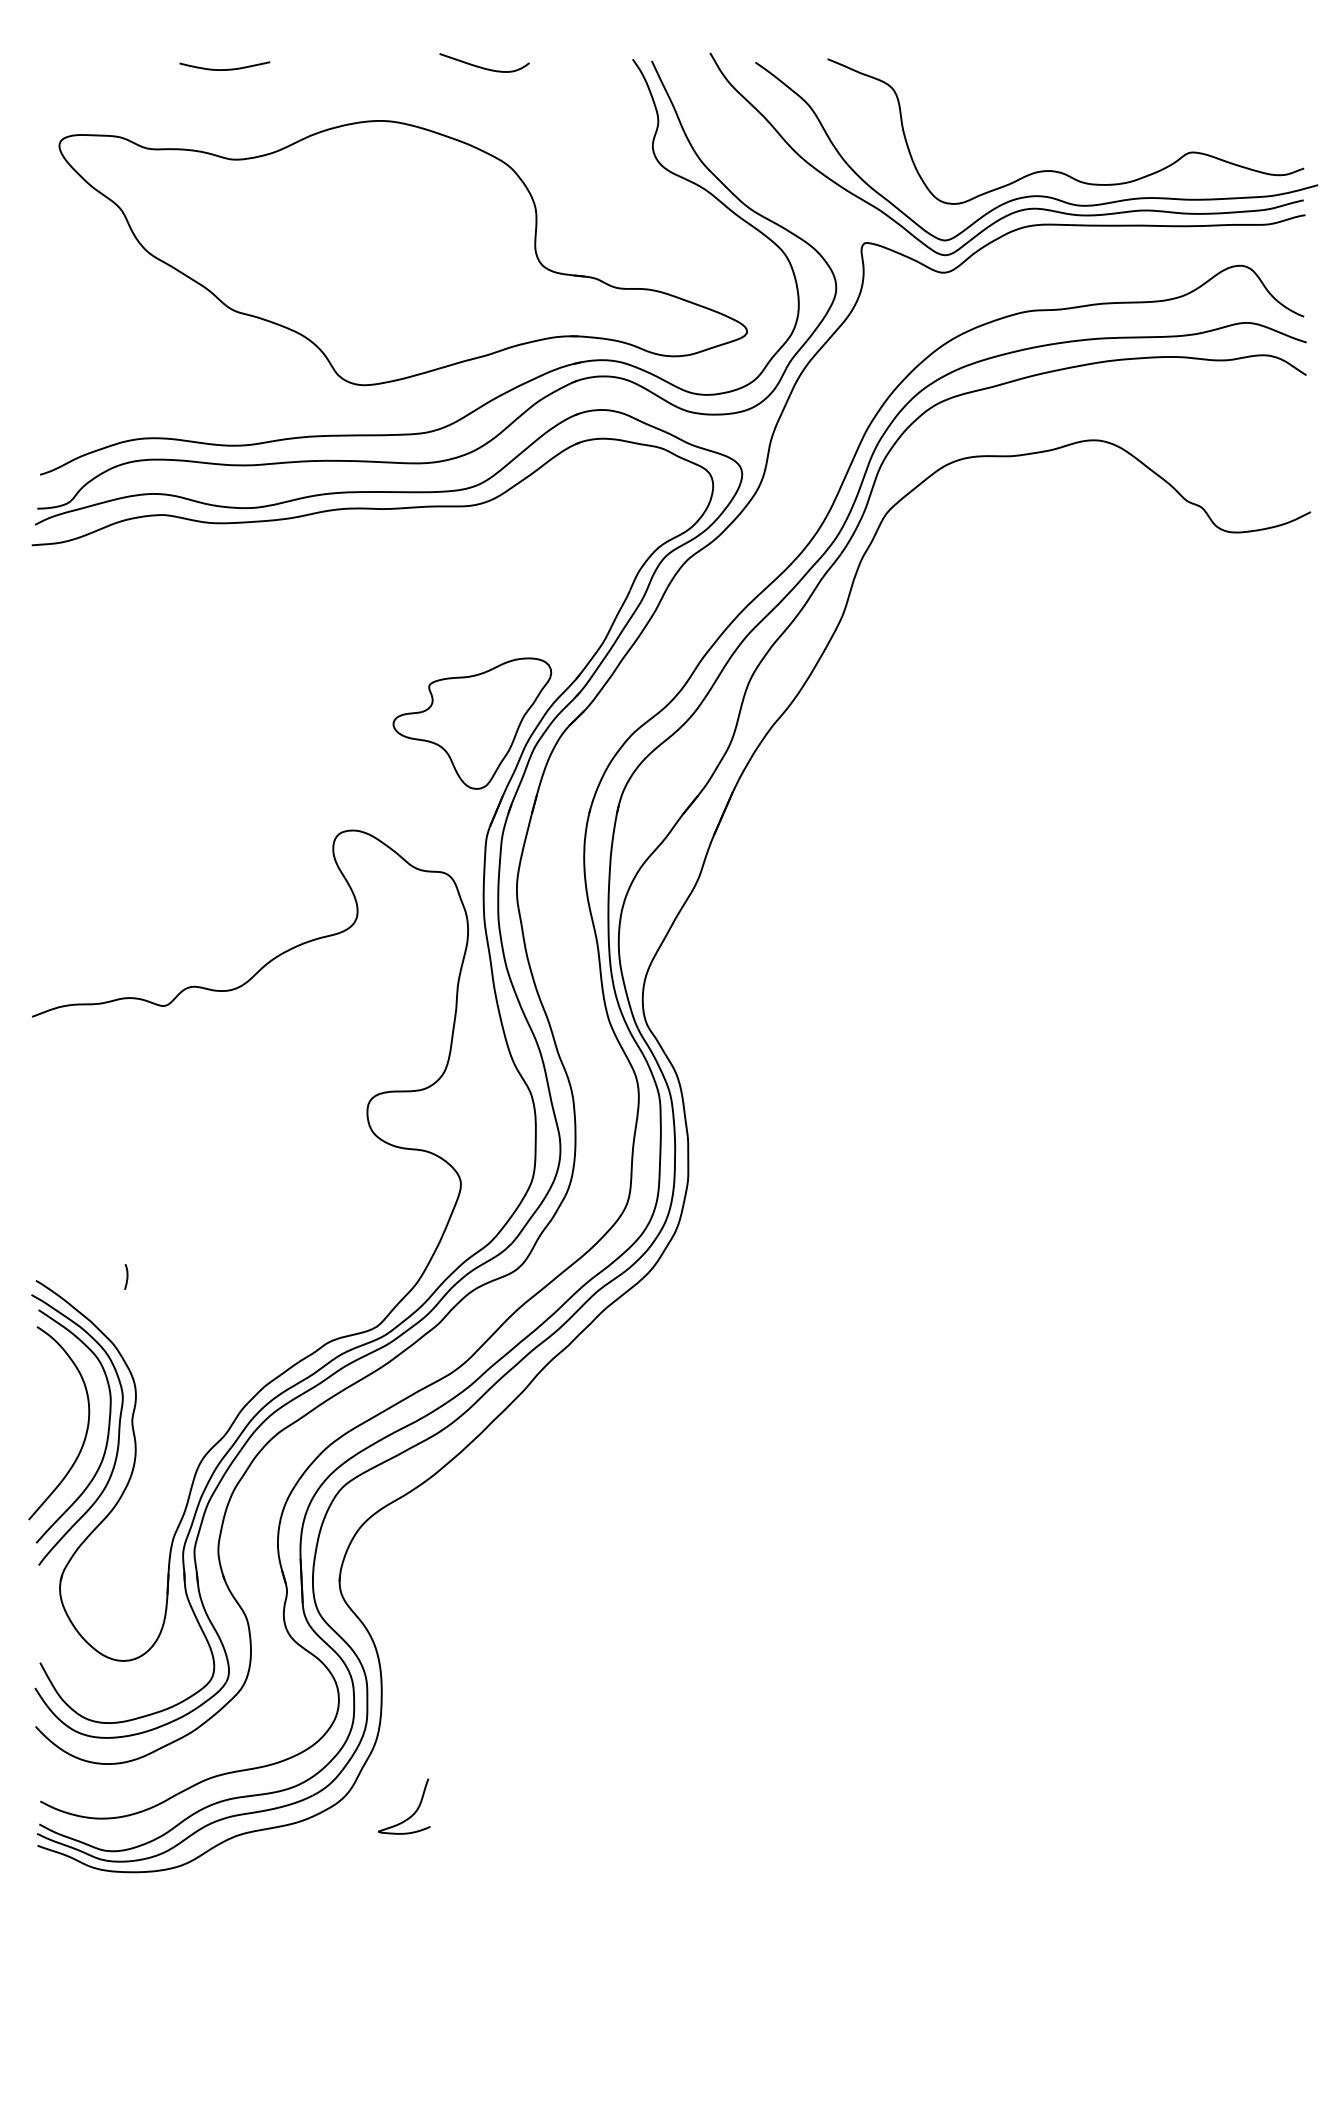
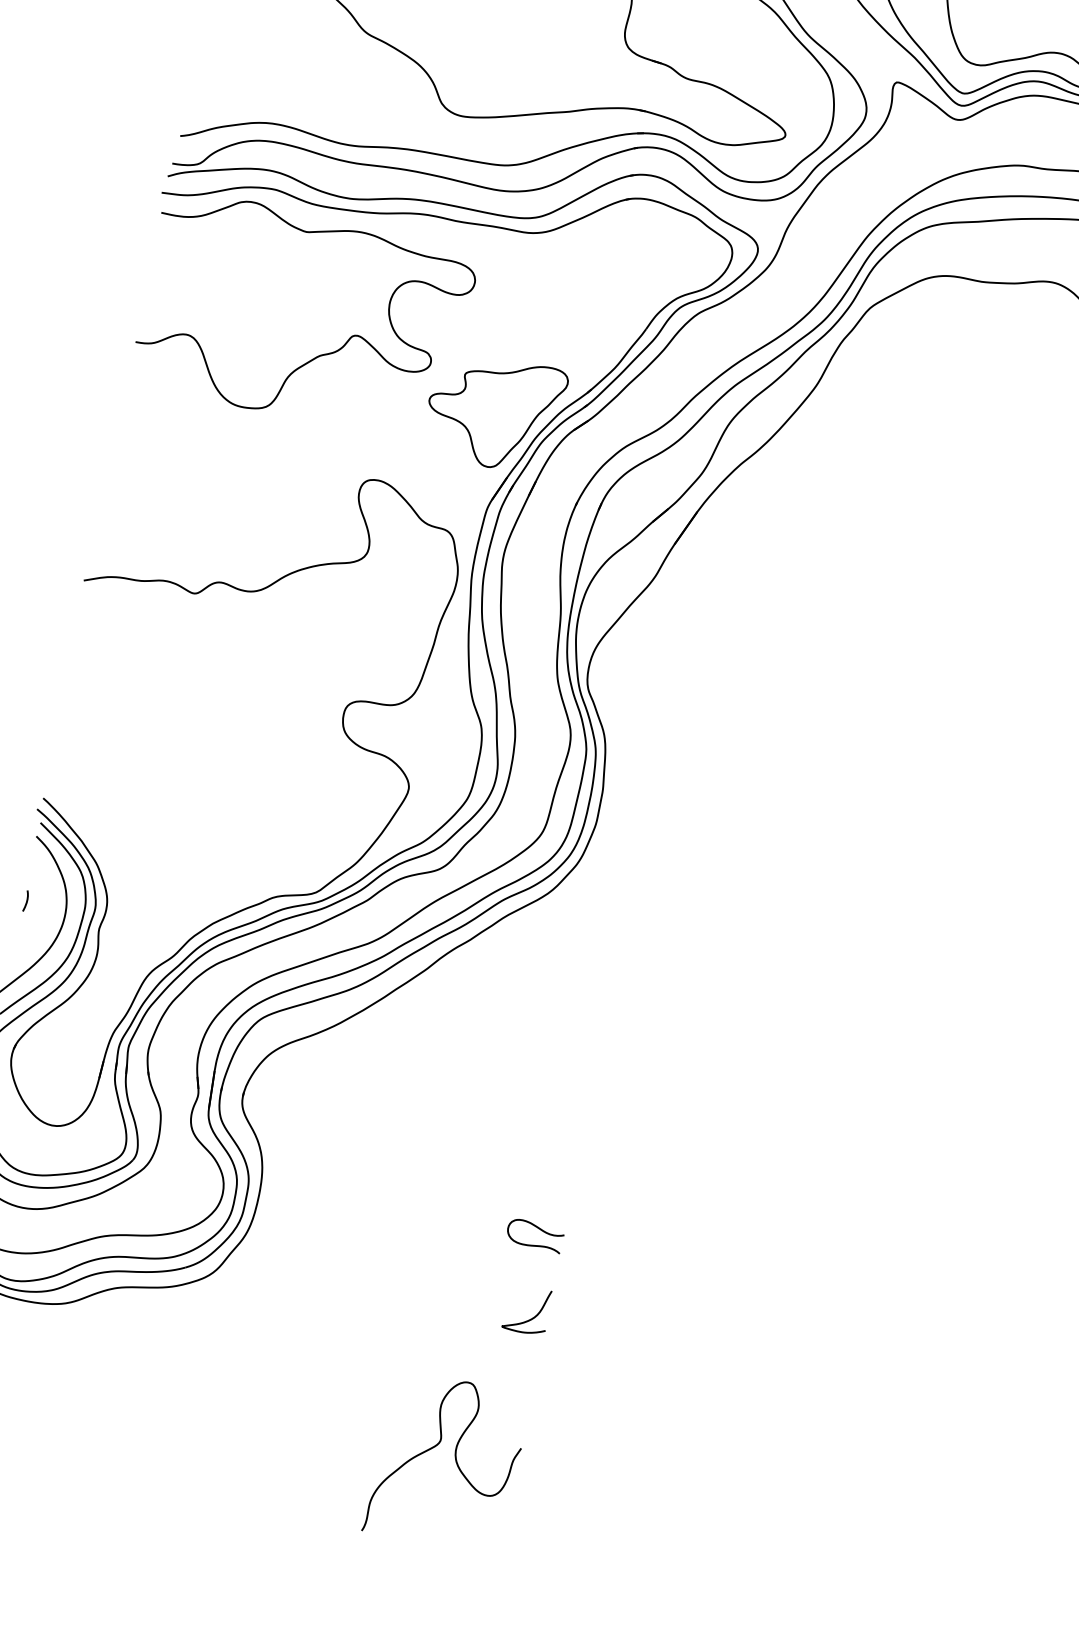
curve: (253, 698) -> (318, 355), added
curve: (126, 1276) -> (26, 900), moved
curve: (716, 1667) -> (538, 1229), added
curve: (414, 1811) -> (534, 1315), moved
curve: (673, 1957) -> (455, 1460), added

